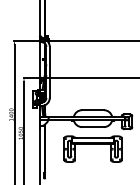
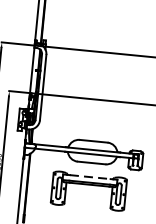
line: (93, 138) -> (90, 177), solid -> dashed

